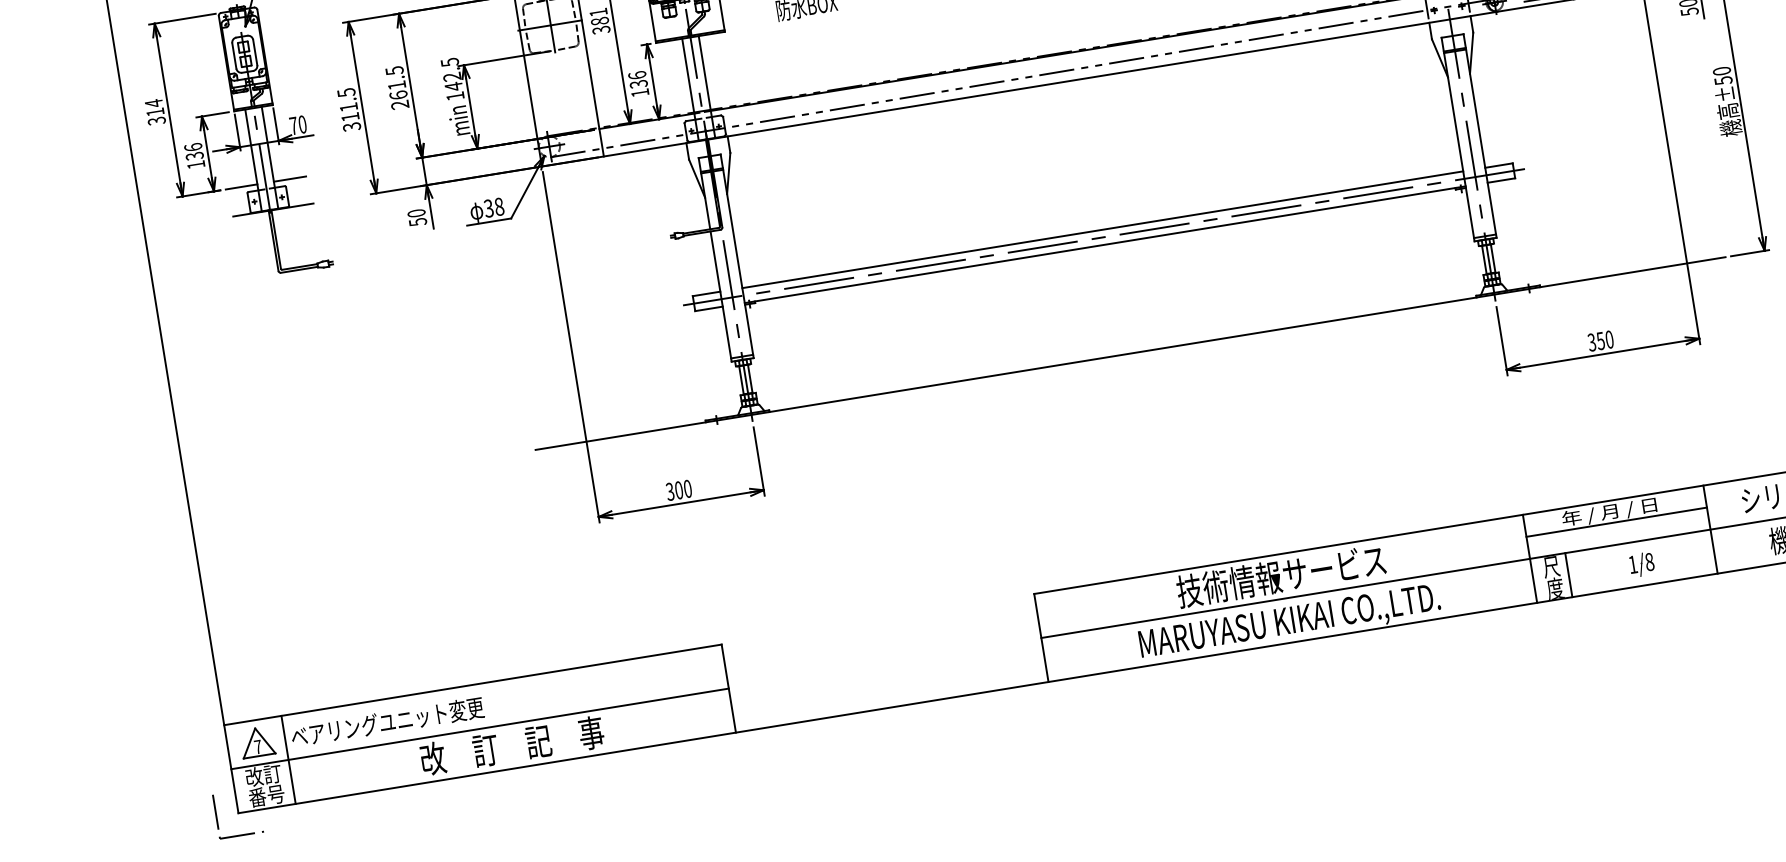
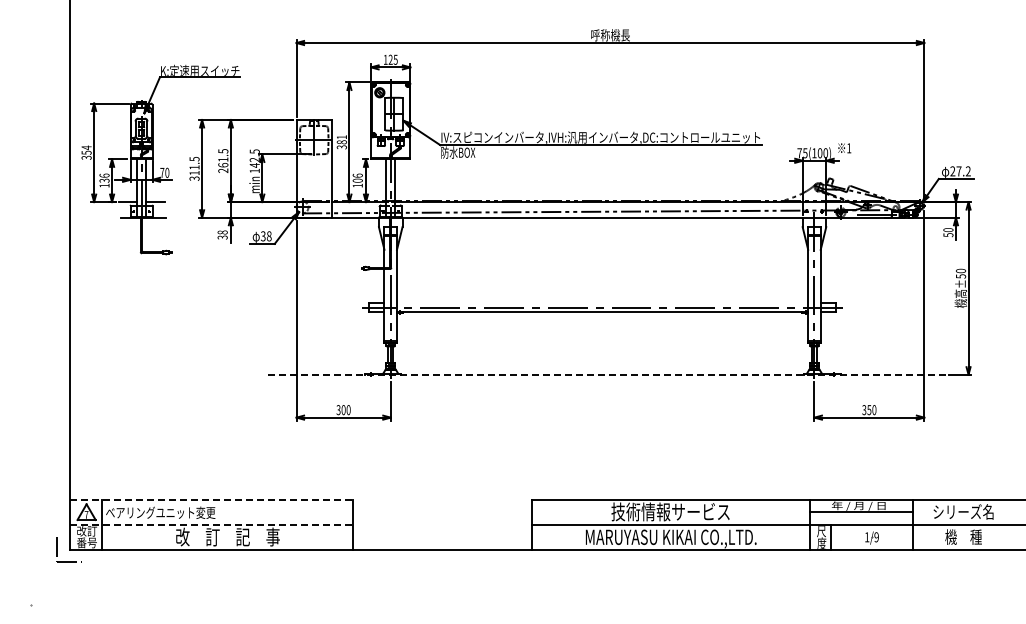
text: (638, 83) -> (357, 180), 136 -> 106
text: (155, 111) -> (86, 152), 314 -> 354
text: (416, 216) -> (222, 234), 50 -> 38
line: (1102, 229) -> (602, 303), removed
line: (1131, 353) -> (607, 374), solid -> dashed
text: (1649, 562) -> (876, 537), 1/8 -> 1/9
line: (472, 684) -> (211, 499), solid -> dashed
line: (479, 728) -> (211, 524), solid -> dashed

